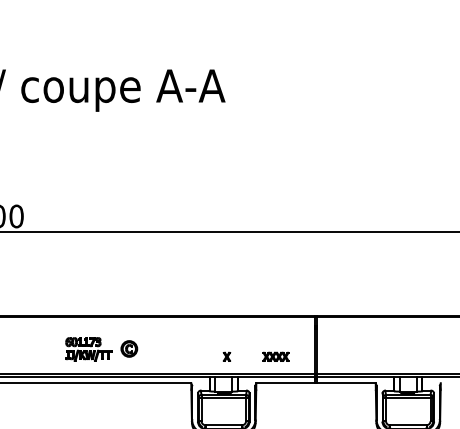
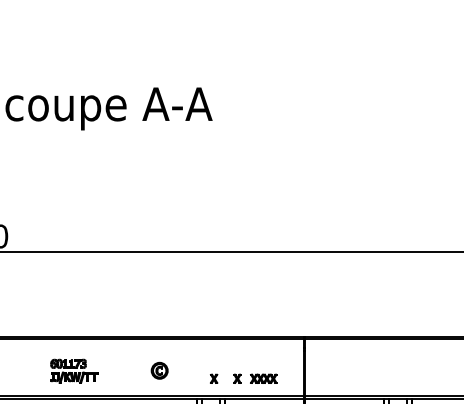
part: (129, 348) -> (159, 370), moved
part: (249, 356) -> (236, 378), added

